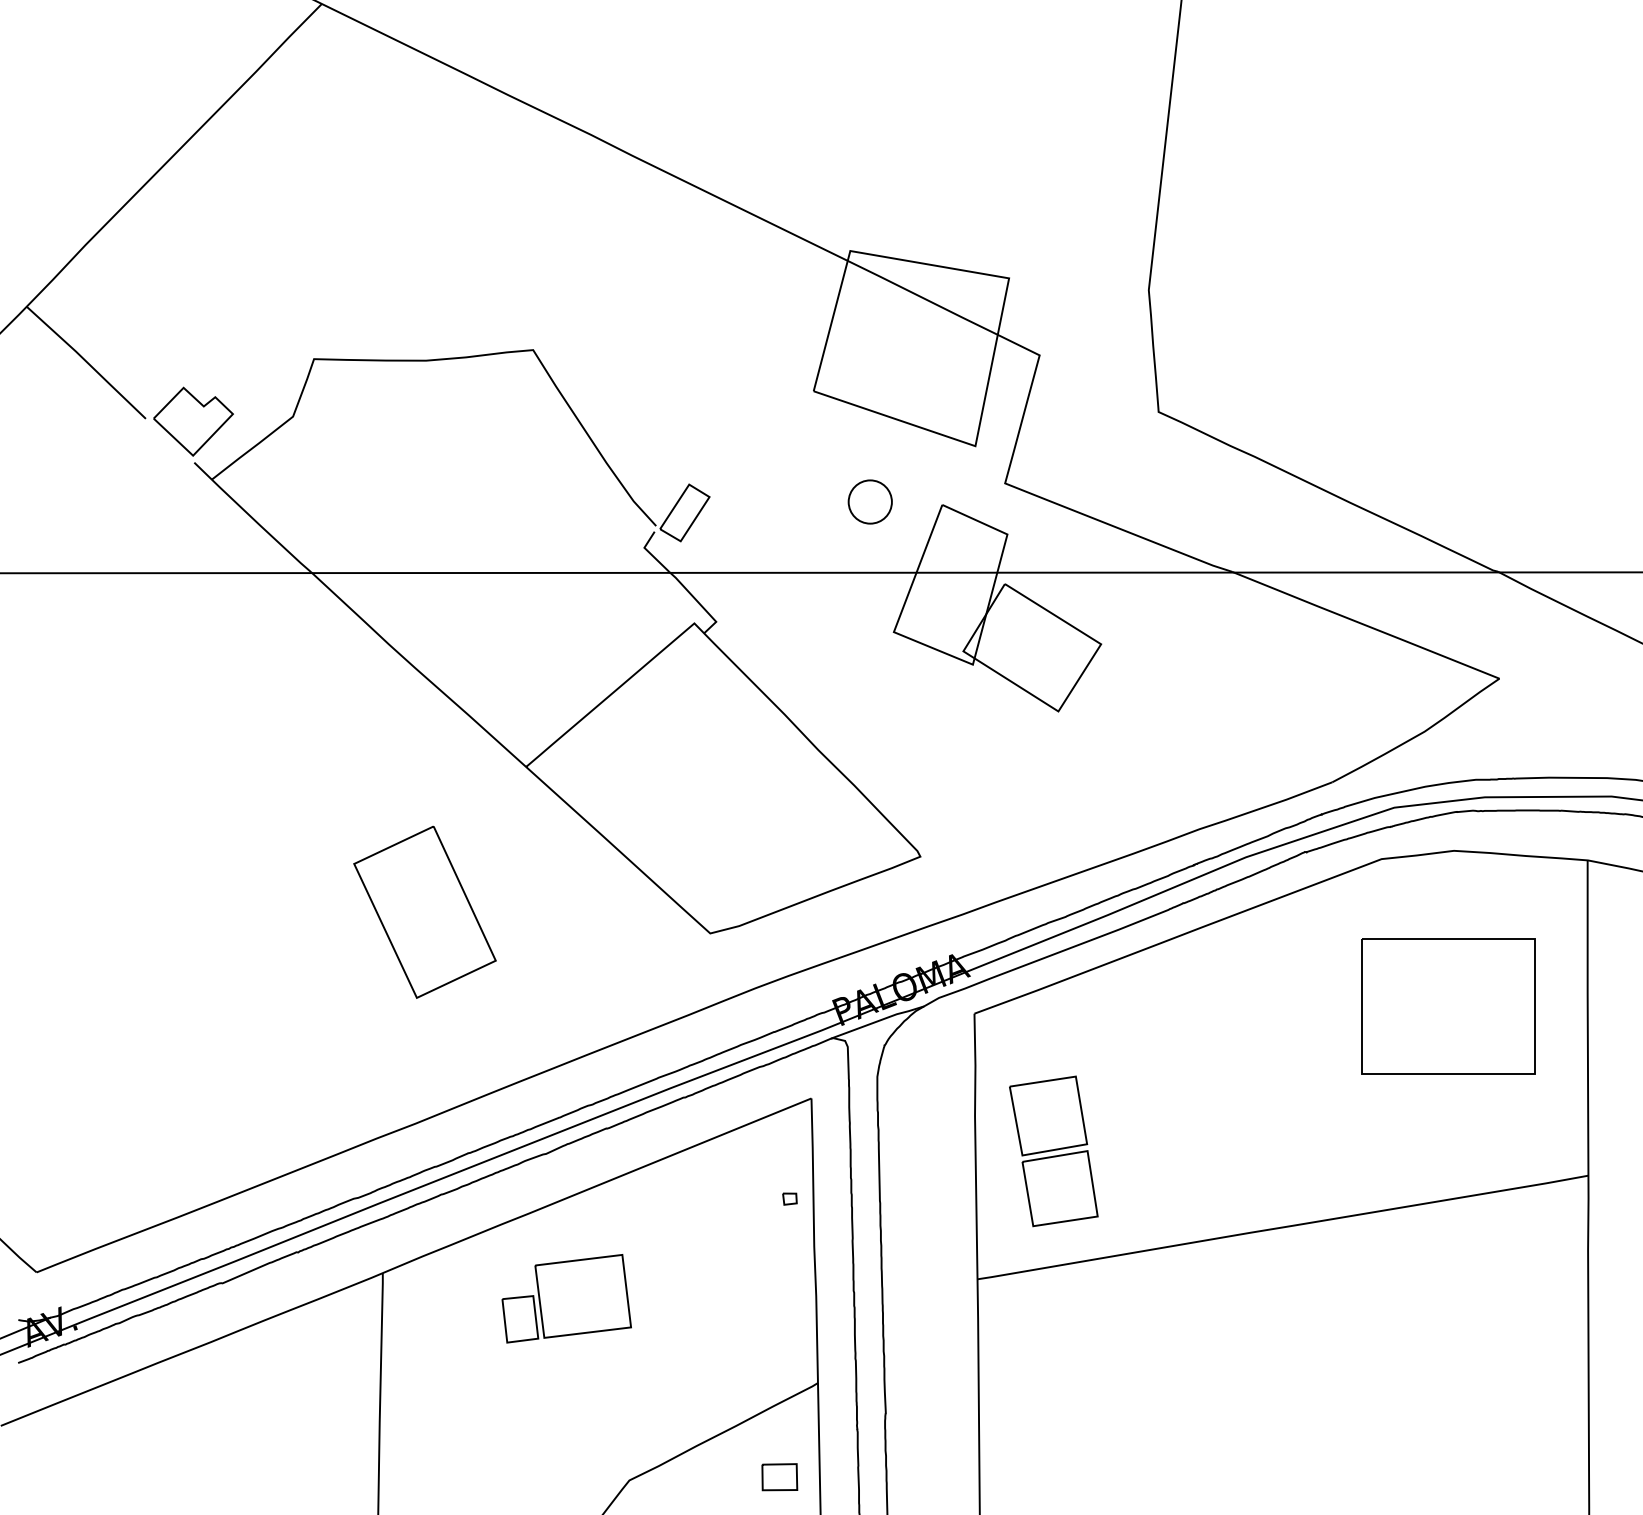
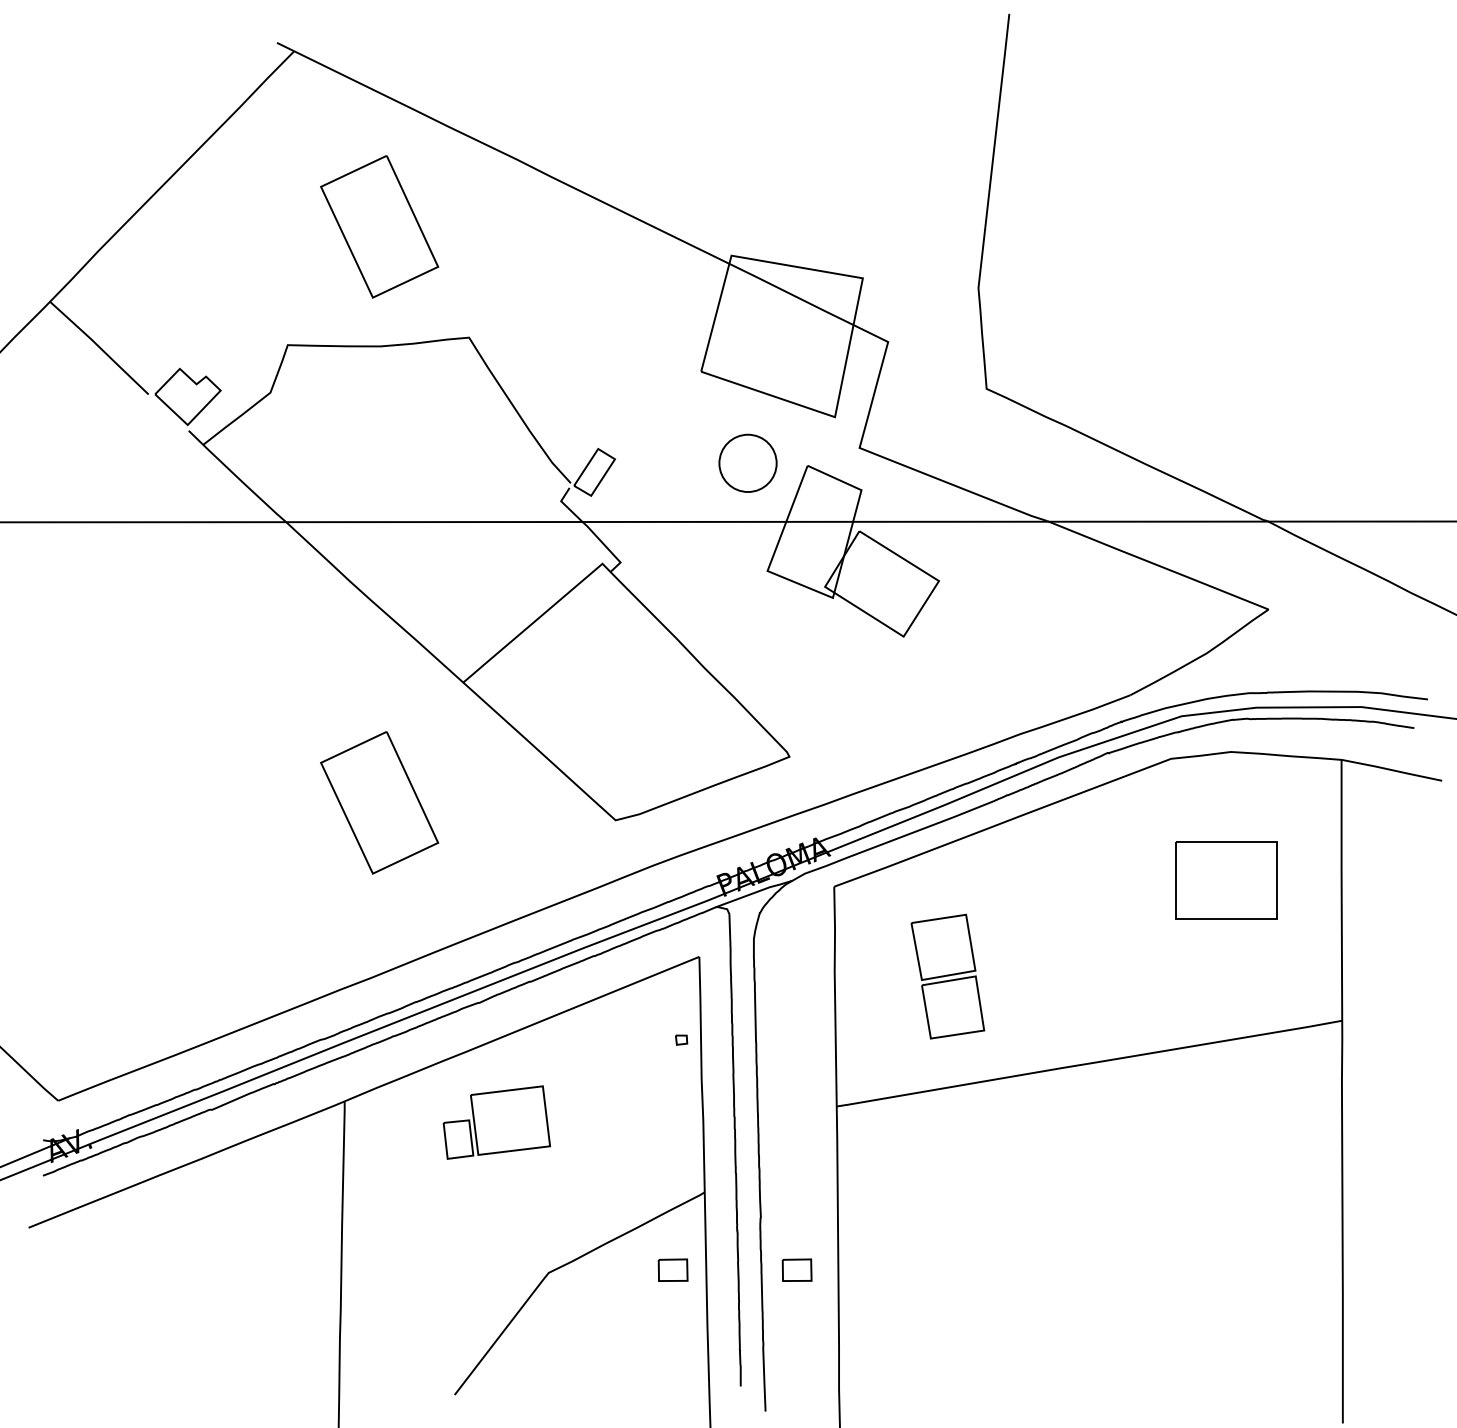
part: (424, 215) -> (379, 226), added
circle: (869, 502) -> (747, 463), size x1.6
part: (1448, 1006) -> (1226, 880), size x0.7
part: (1053, 1151) -> (947, 976), moved
part: (928, 1476) -> (796, 1269), added

